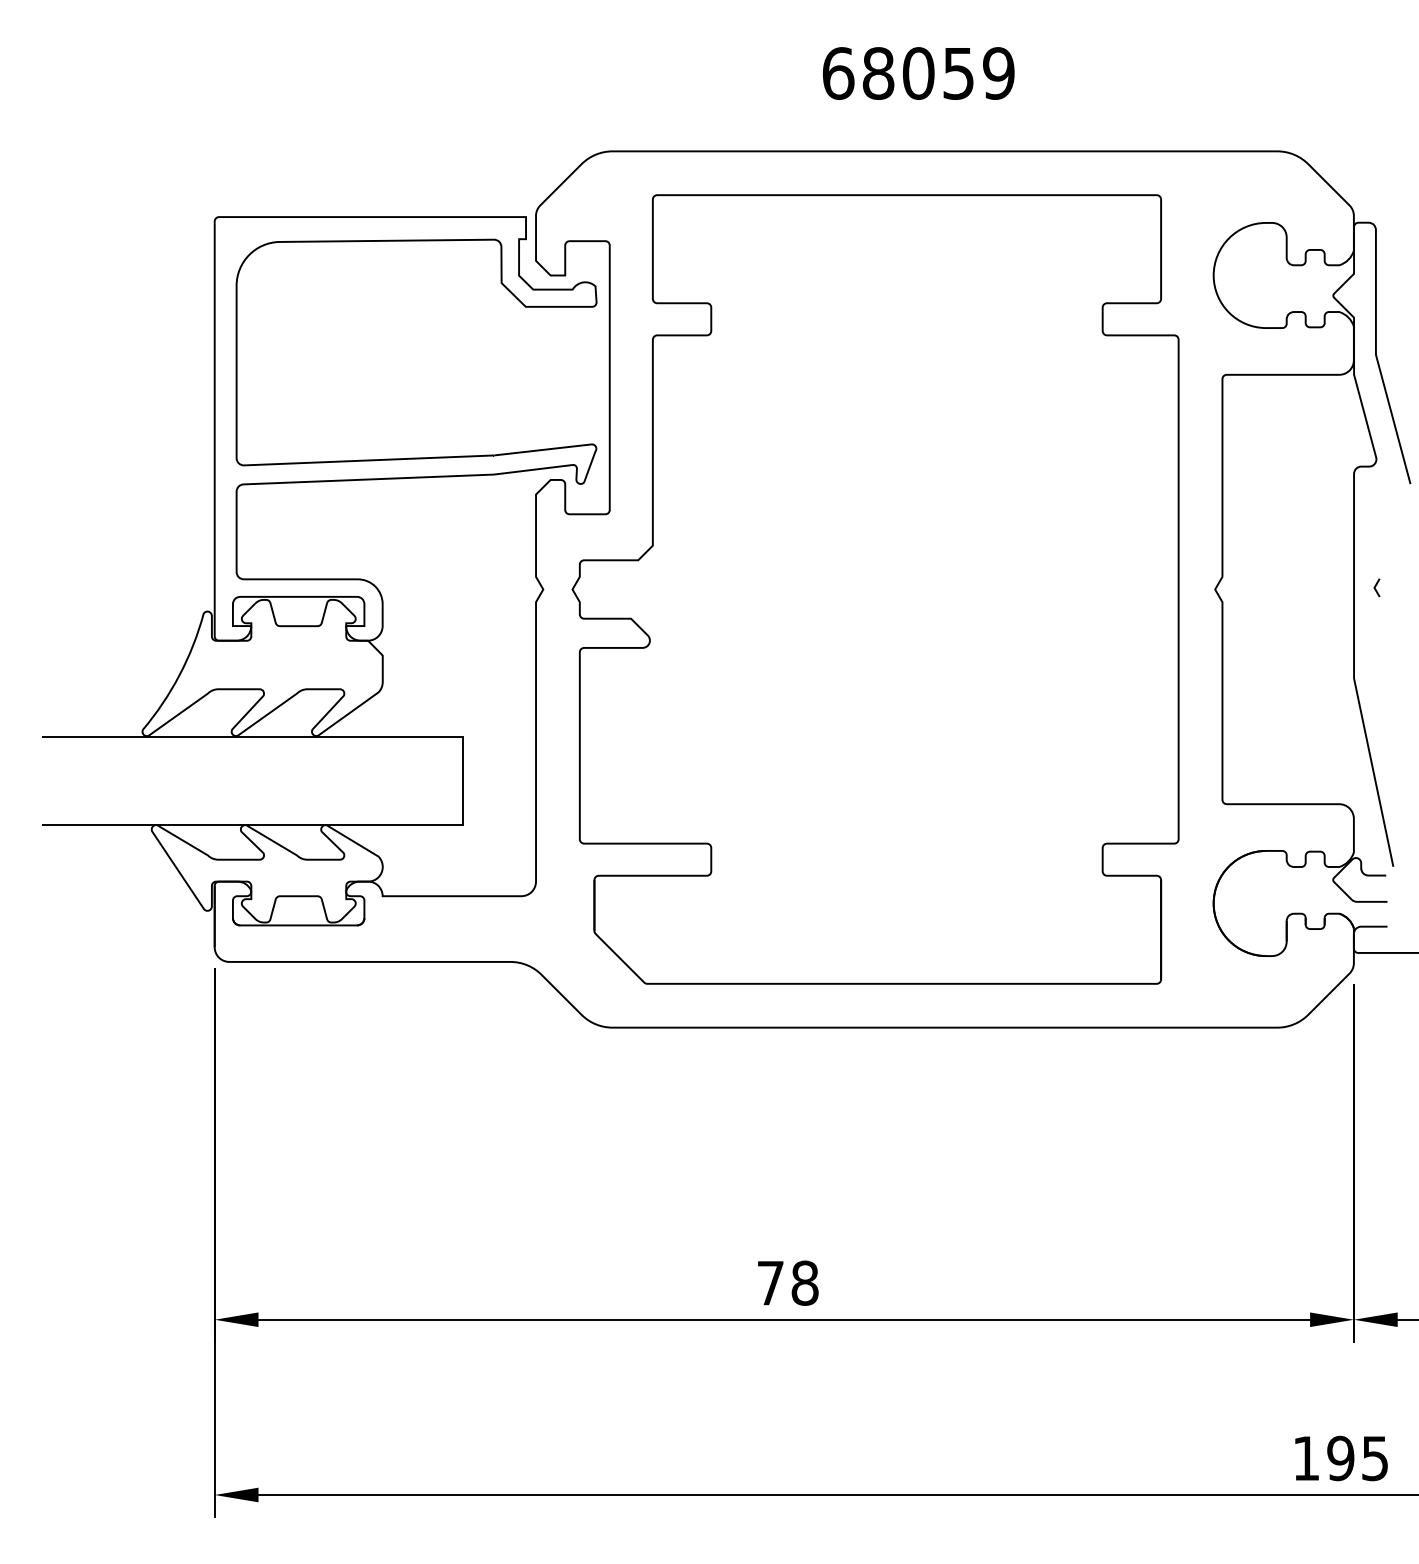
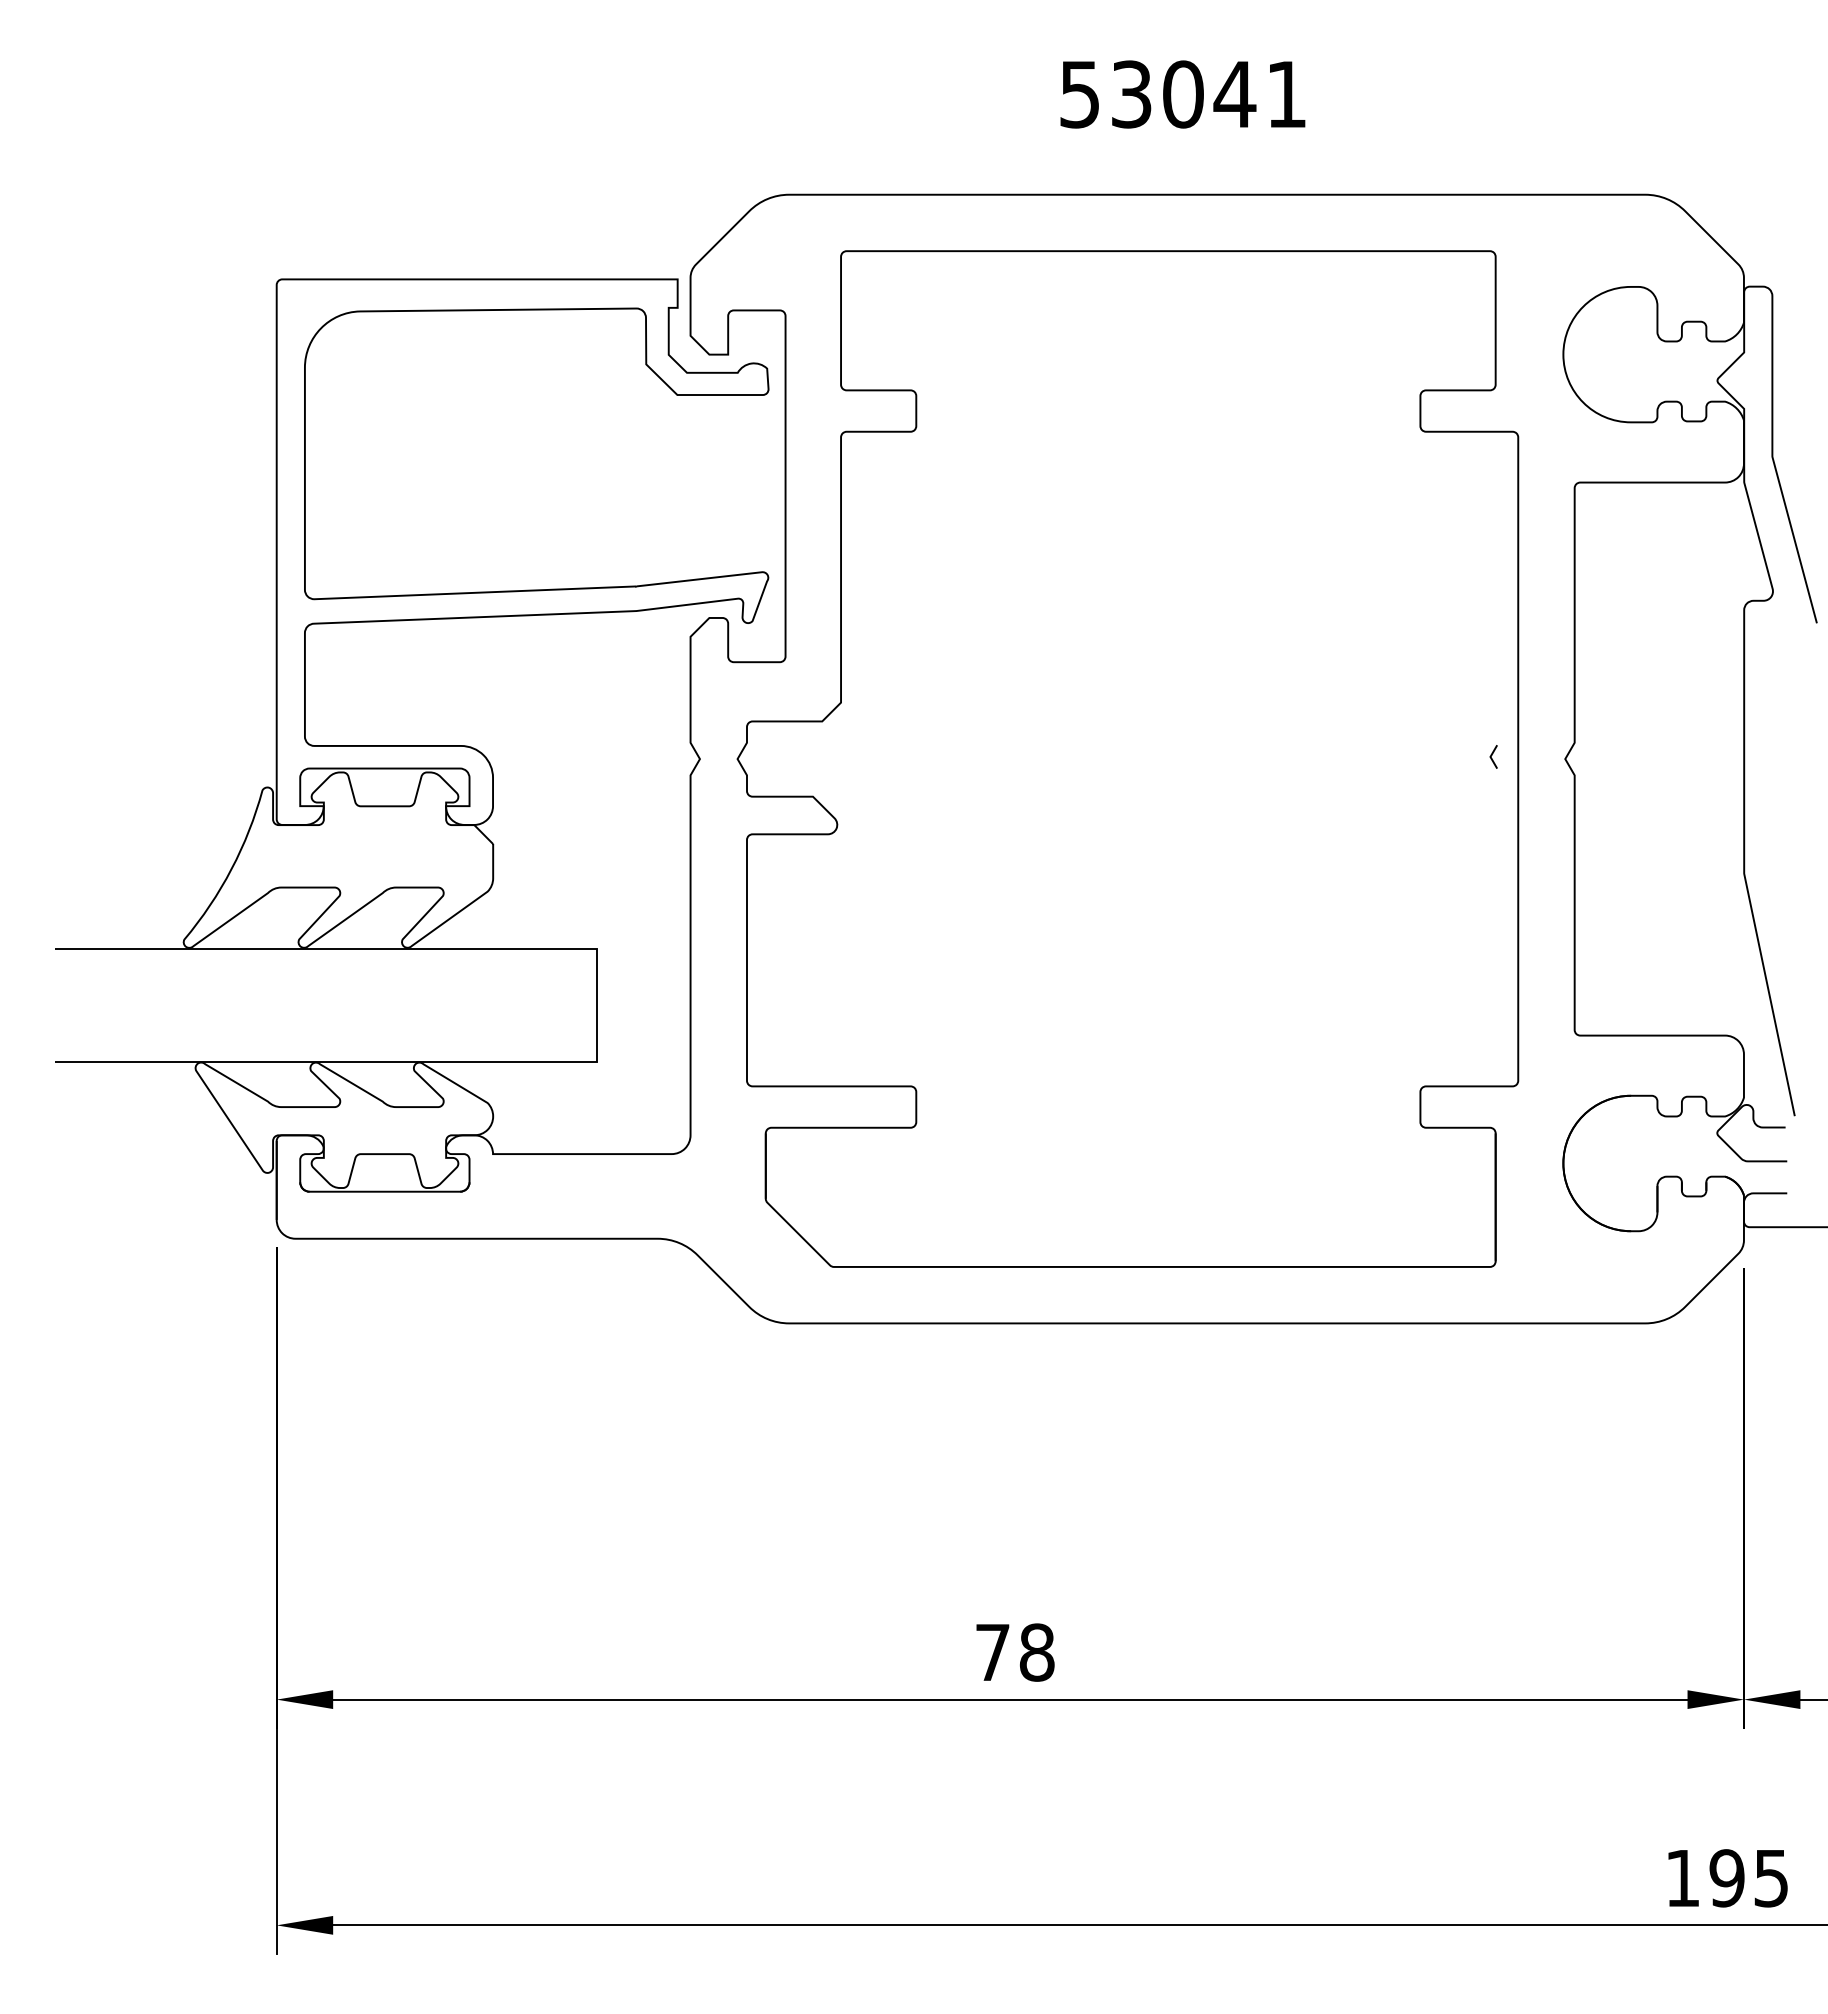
text: (918, 73) -> (1183, 94), 68059 -> 53041
line: (1376, 586) -> (1492, 755), moved

